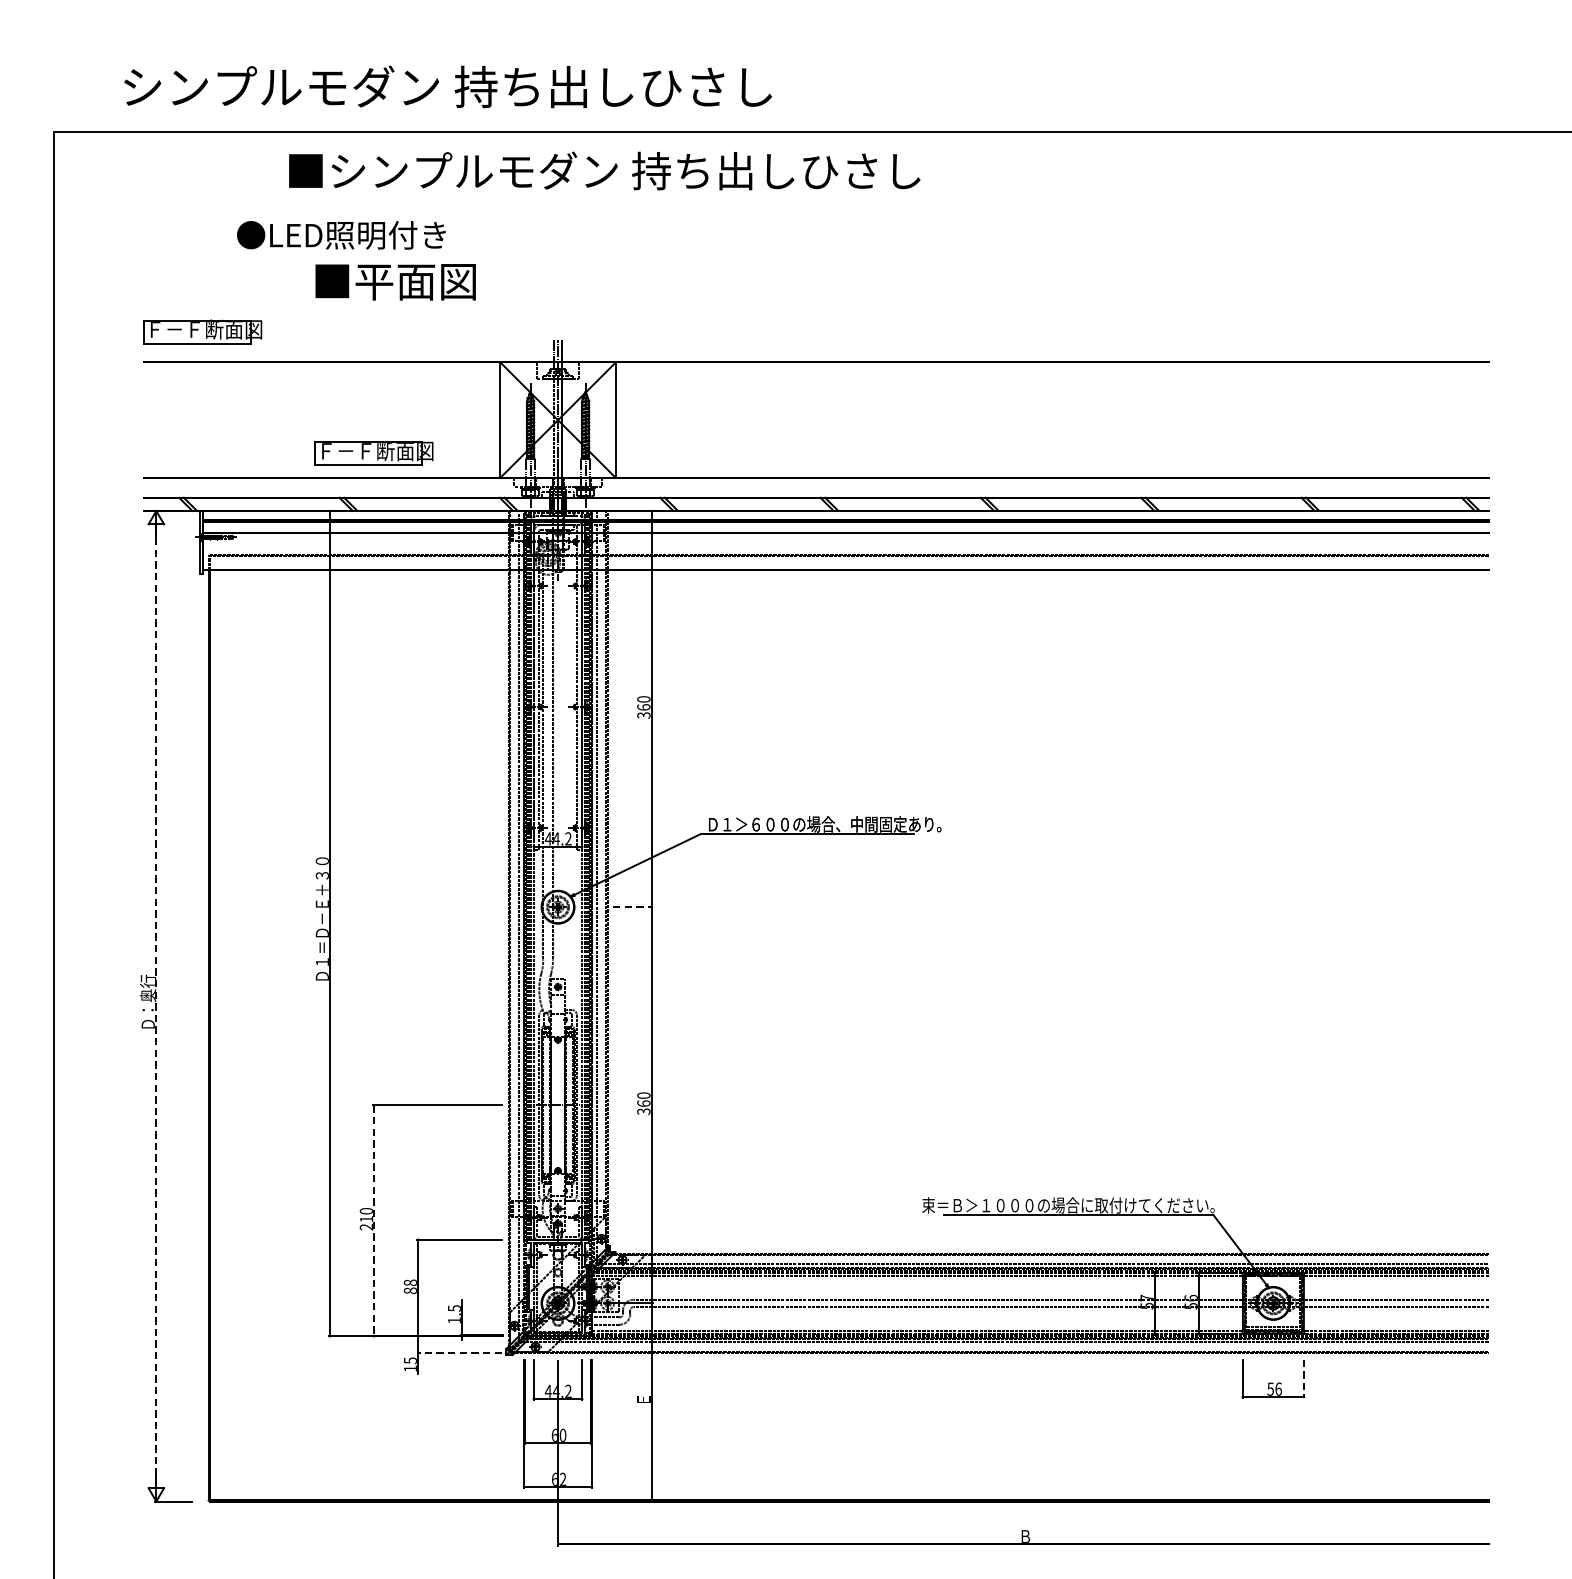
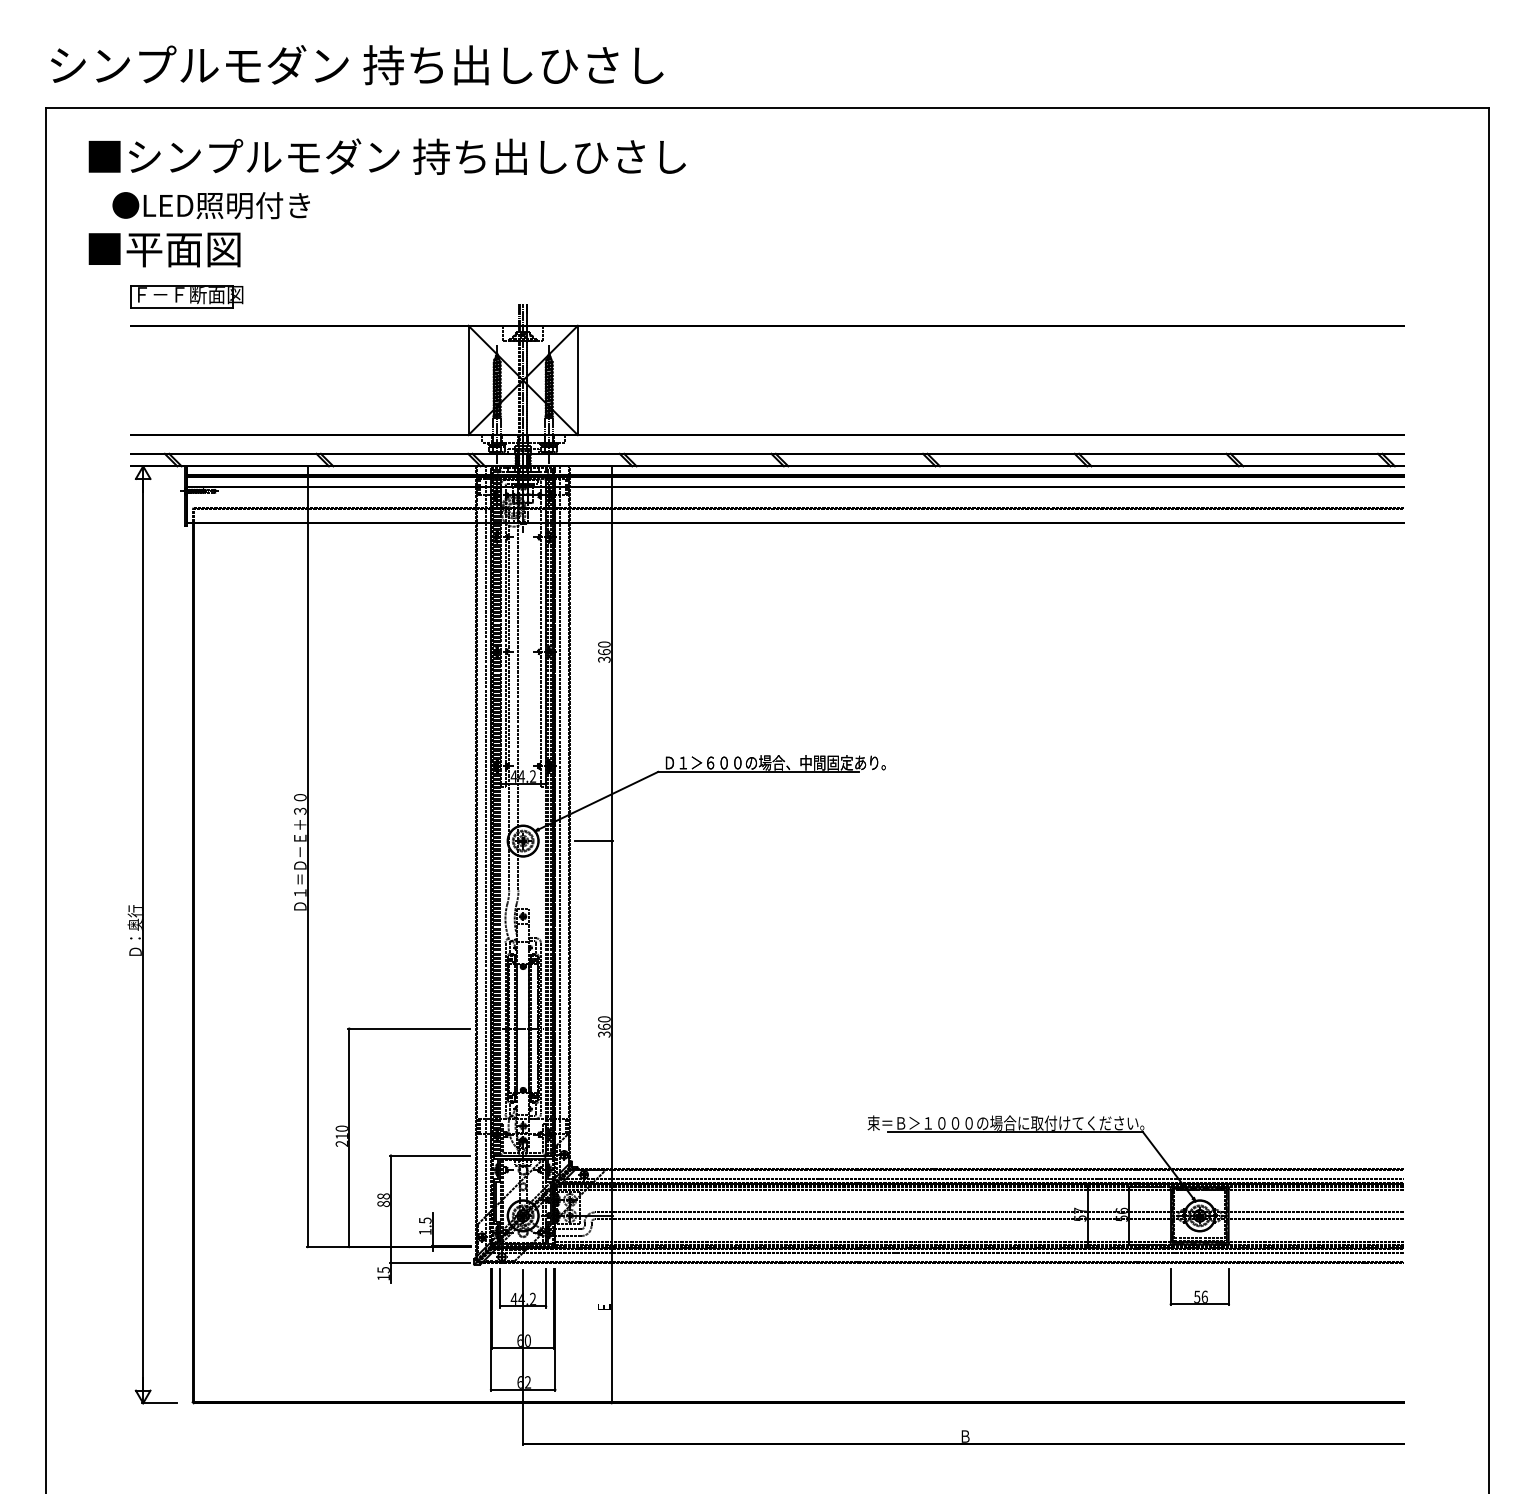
text: (448, 87) -> (357, 65), moved
text: (603, 170) -> (386, 156), moved
text: (340, 235) -> (210, 205), moved
text: (395, 281) -> (164, 249), moved
part: (373, 453) -> (348, 411), removed
line: (632, 907) -> (593, 841), dashed -> solid
line: (156, 1005) -> (143, 934), dashed -> solid
line: (374, 1221) -> (349, 1138), dashed -> solid
line: (459, 1352) -> (429, 1262), dashed -> solid
line: (1303, 1379) -> (1228, 1287), dashed -> solid

